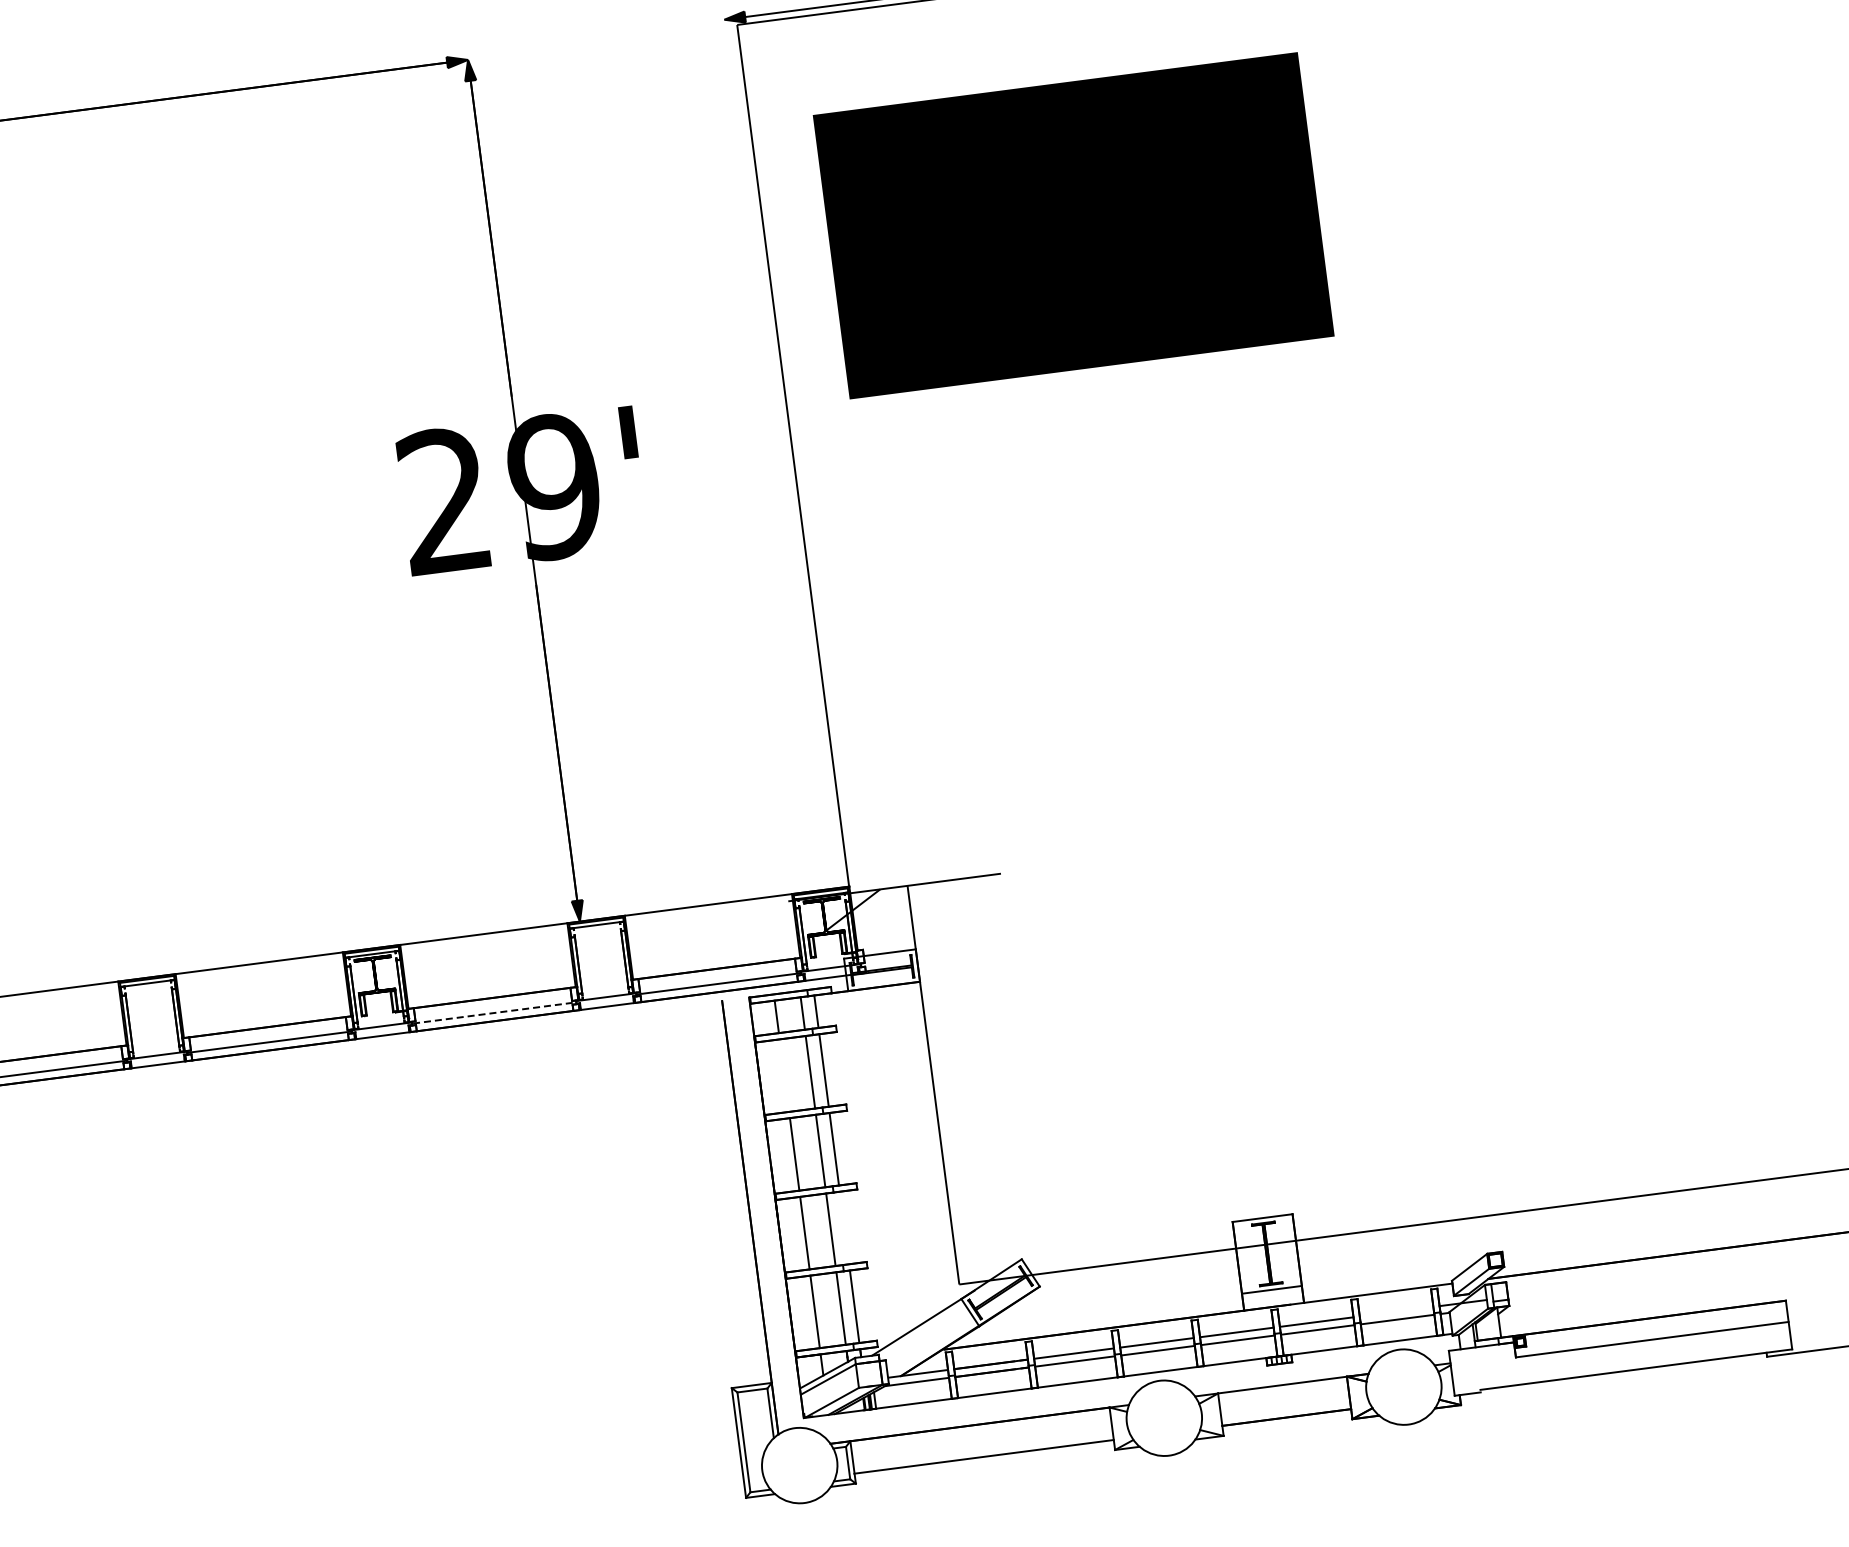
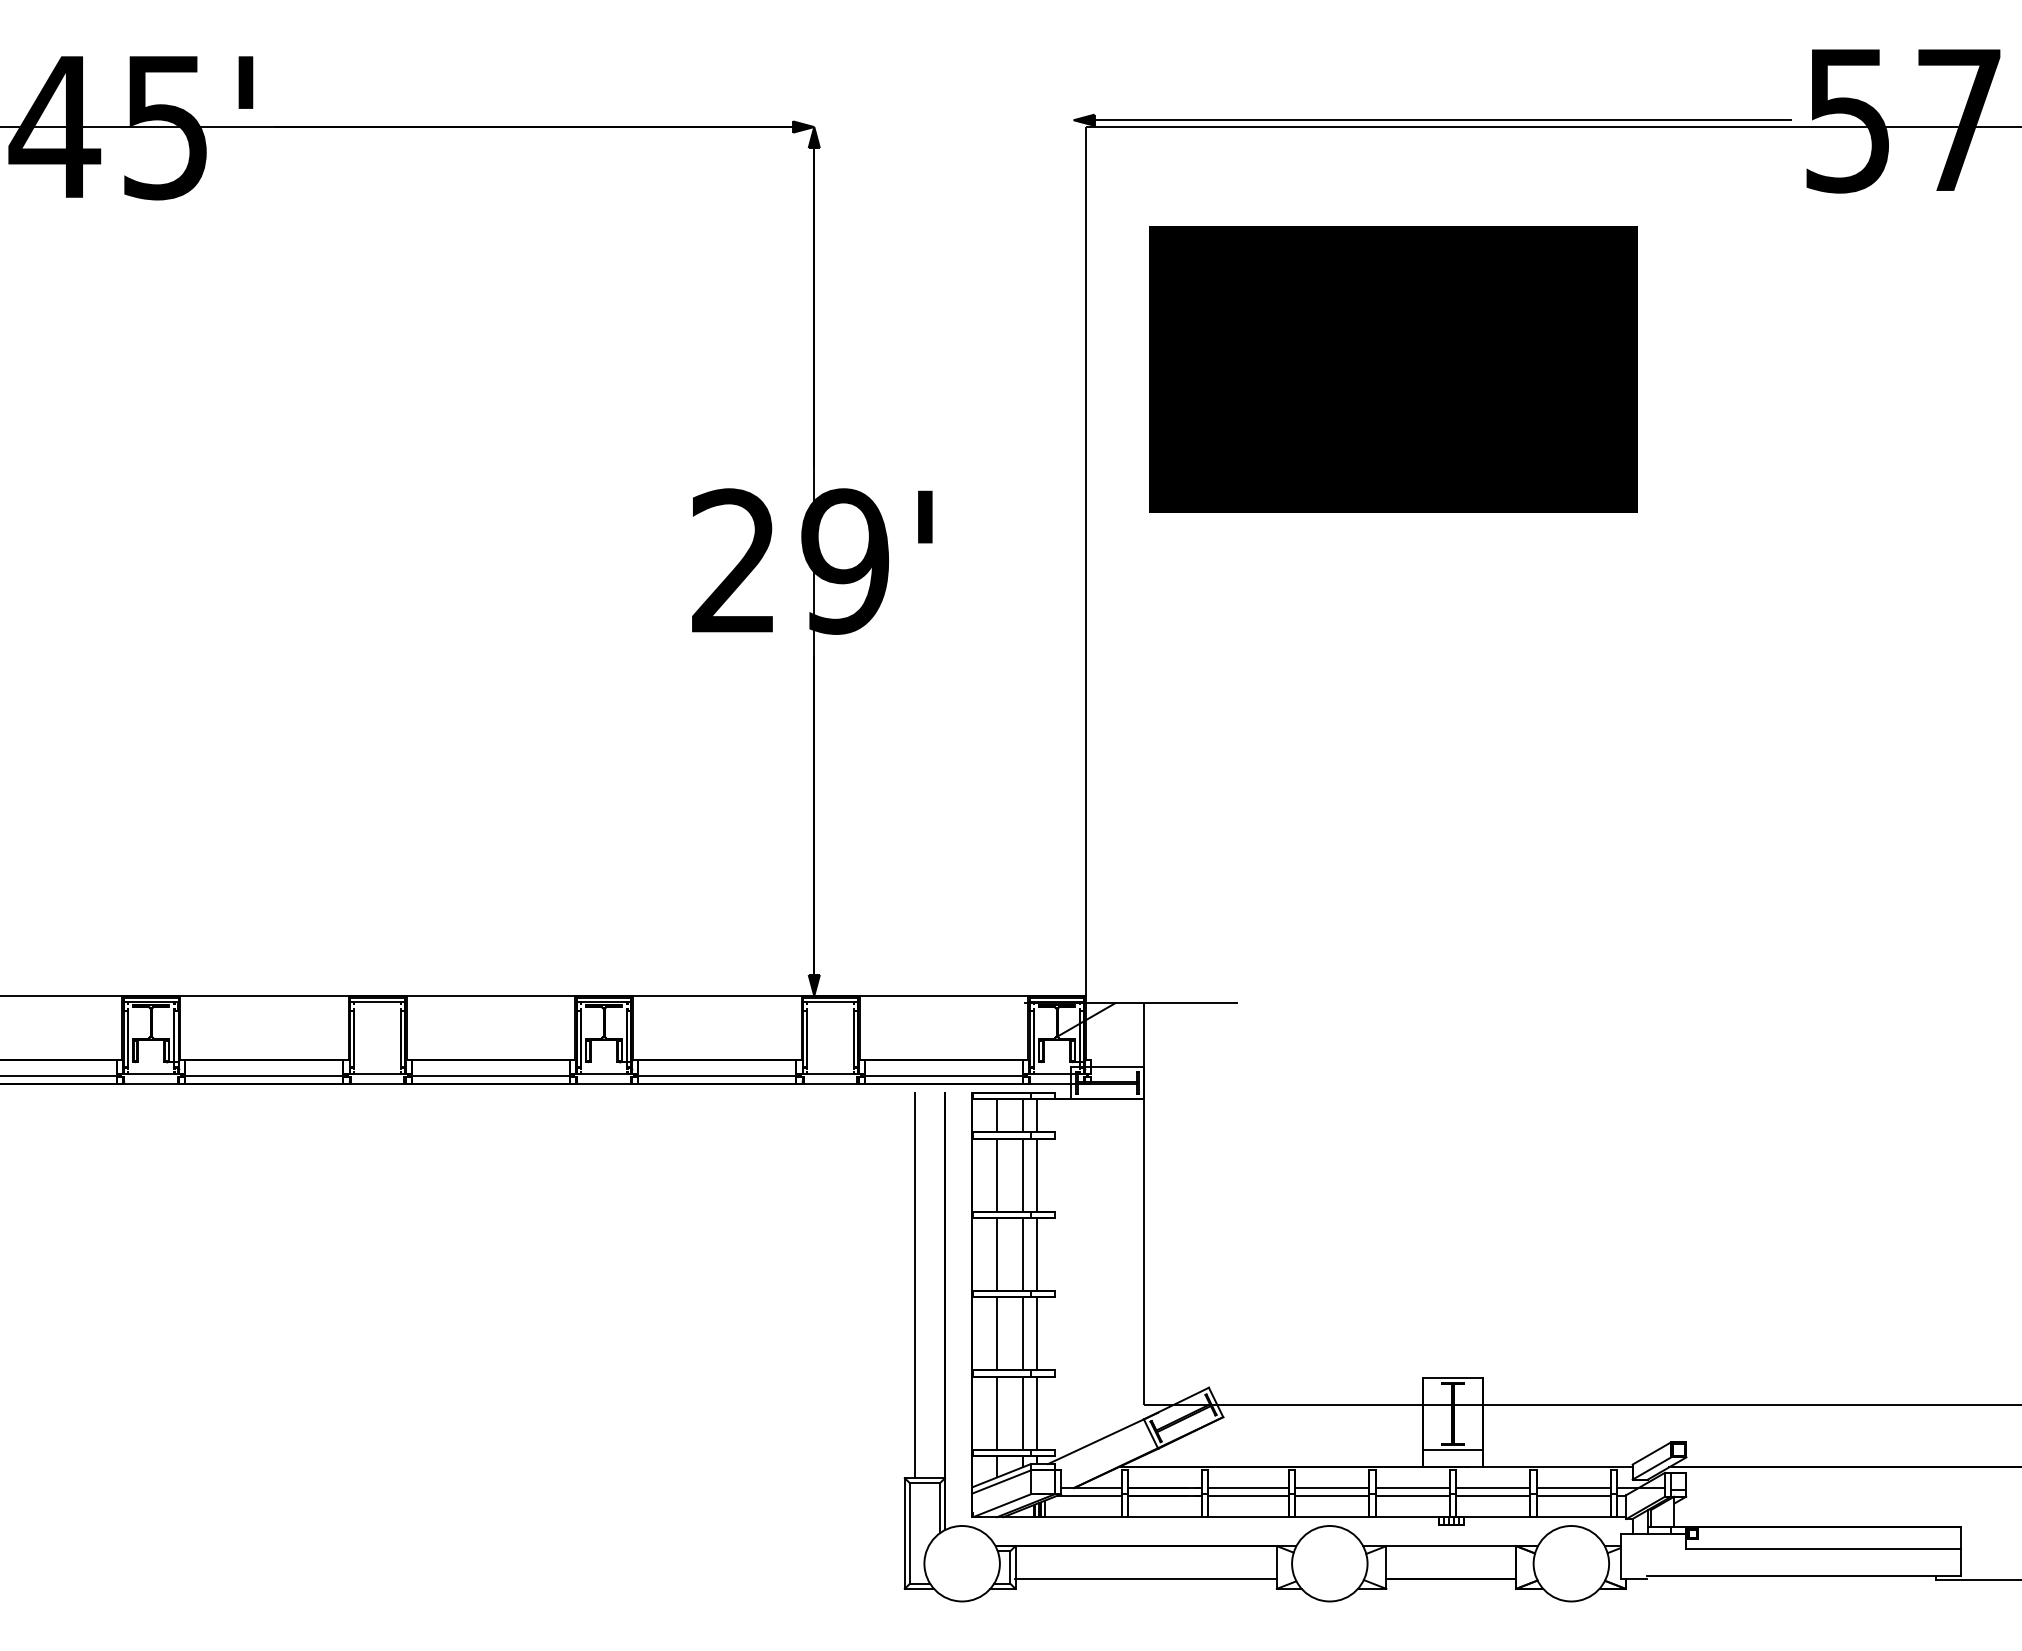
line: (495, 1012) -> (718, 1075), dashed -> solid
line: (784, 1075) -> (997, 1174), added
line: (716, 1195) -> (914, 1285), added
line: (844, 1227) -> (1037, 1333), added
line: (1396, 1312) -> (1573, 1488), added

